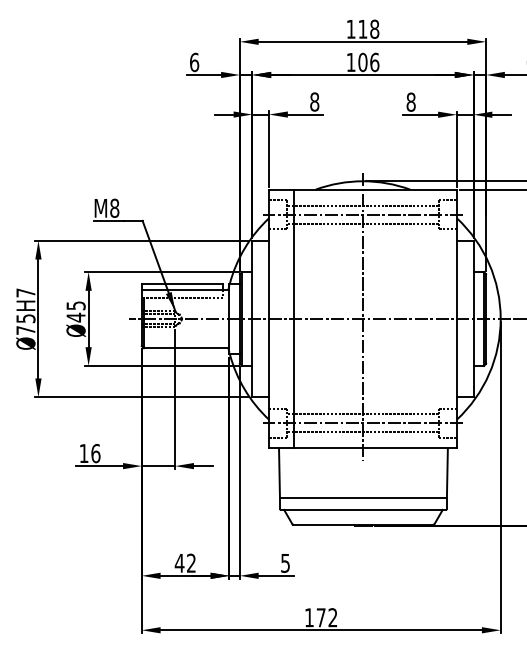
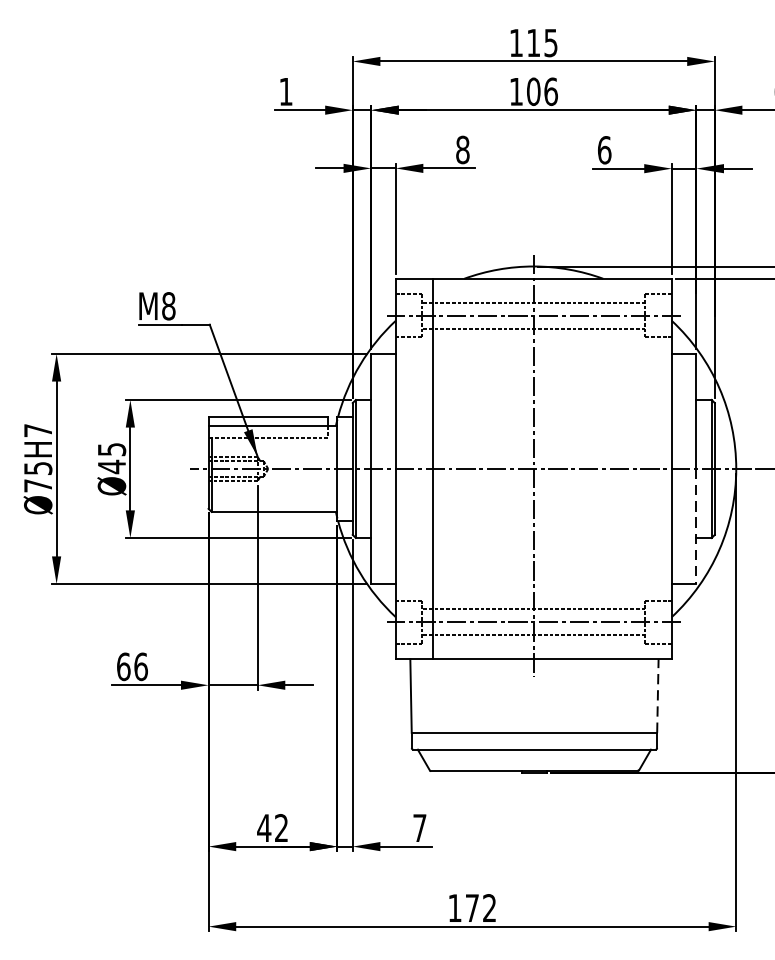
text: (374, 28) -> (550, 41), 118 -> 115
text: (194, 62) -> (286, 91), 6 -> 1
text: (410, 101) -> (603, 149), 8 -> 6
line: (473, 358) -> (696, 527), solid -> dashed
text: (83, 453) -> (122, 666), 16 -> 66
line: (447, 472) -> (658, 694), solid -> dashed
text: (285, 563) -> (419, 828), 5 -> 7

